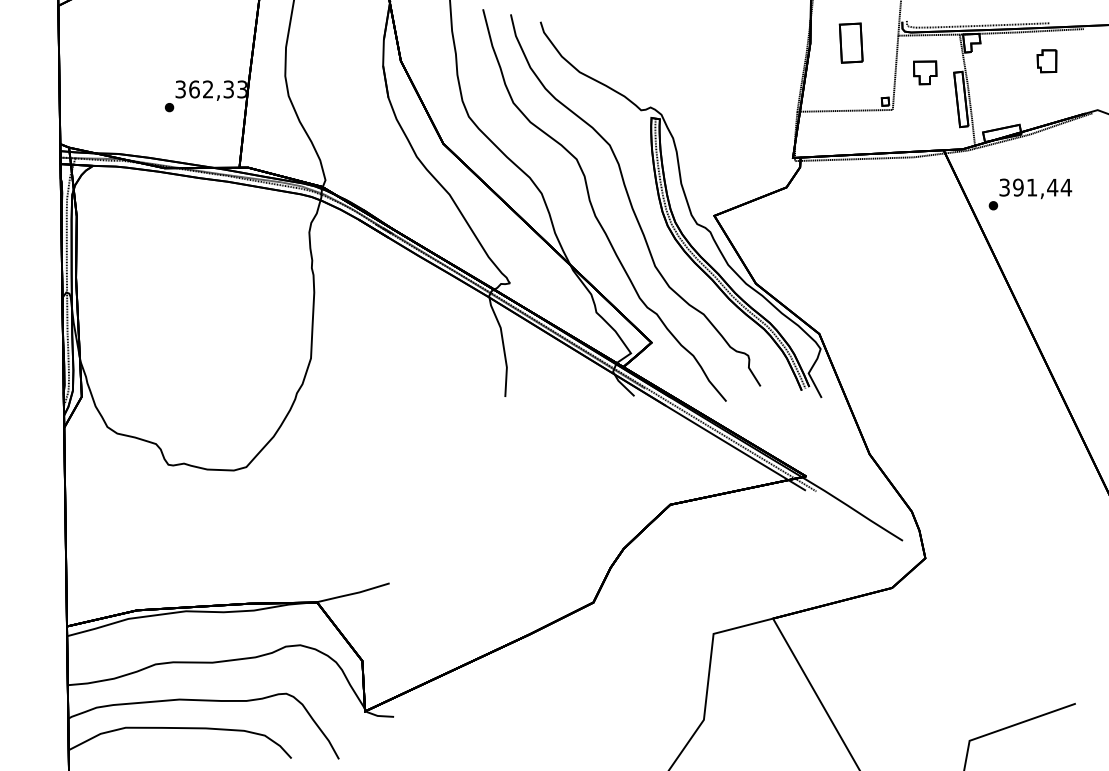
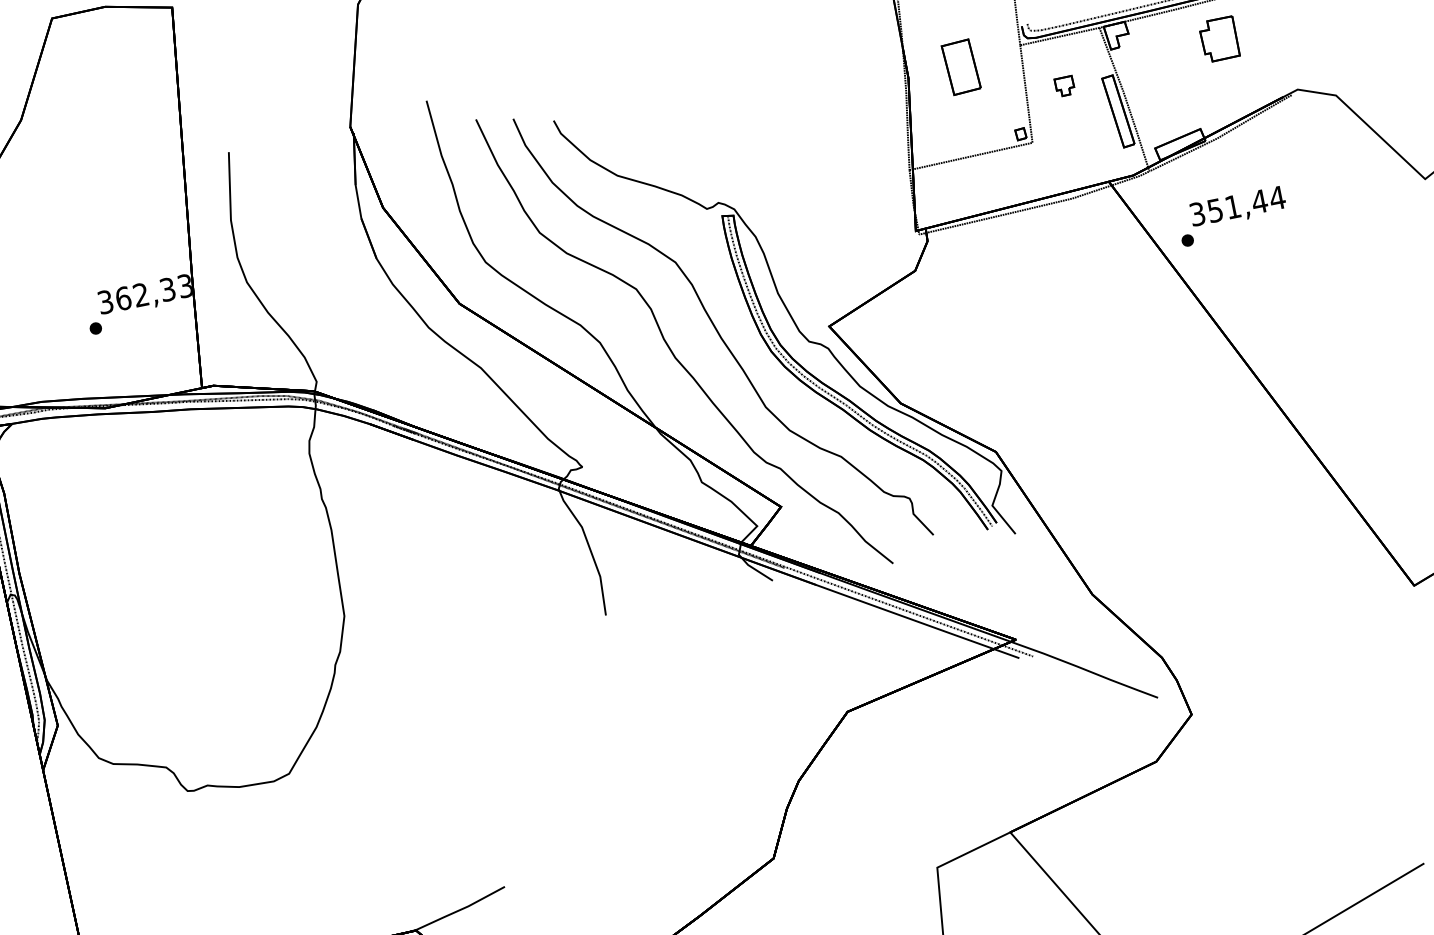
part: (1046, 61) -> (1218, 40), size x1.4
part: (925, 72) -> (1065, 85), size x0.6
text: (1018, 187) -> (1215, 210), 391,44 -> 351,44

